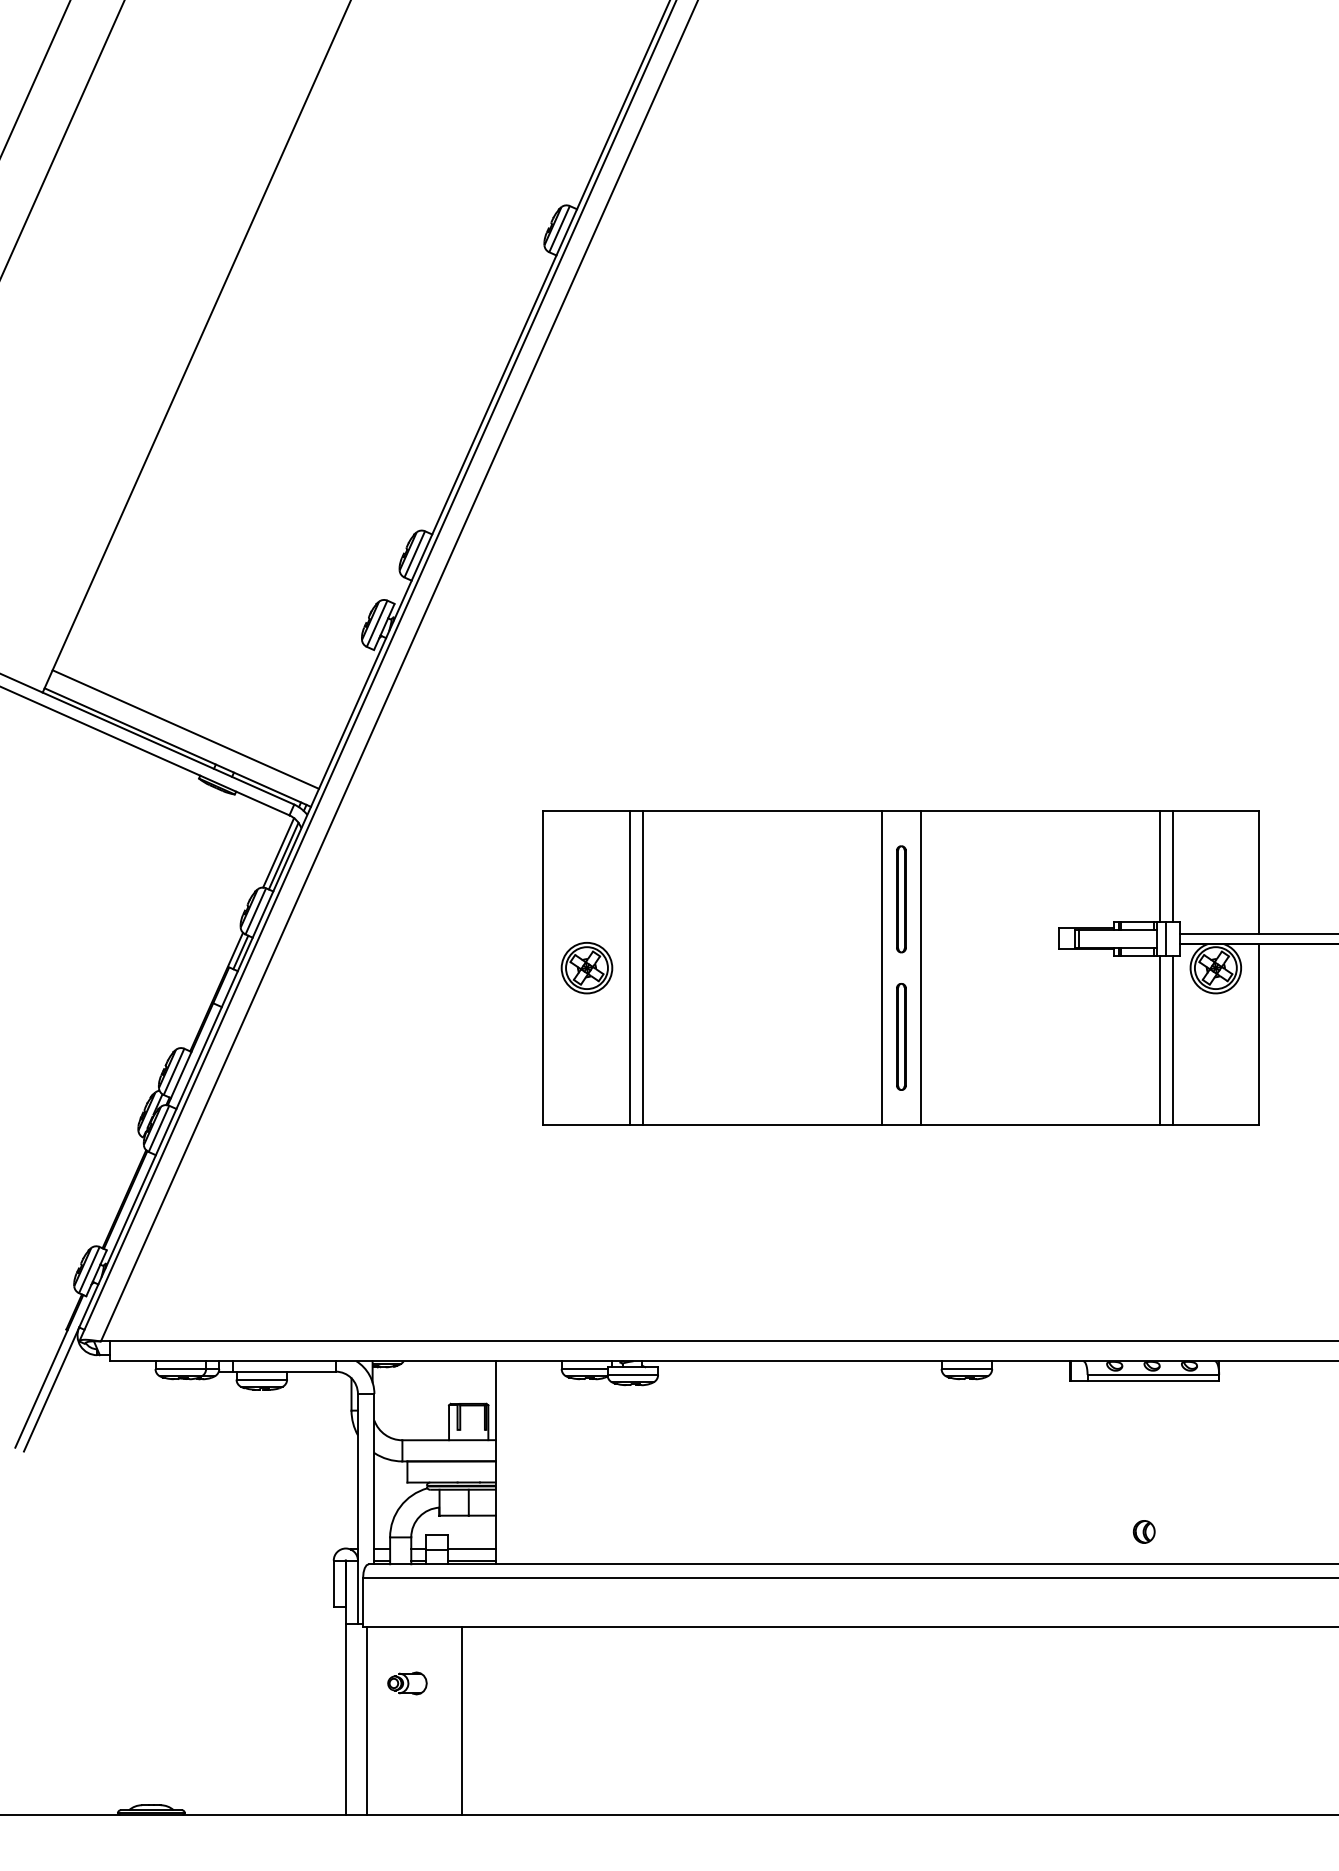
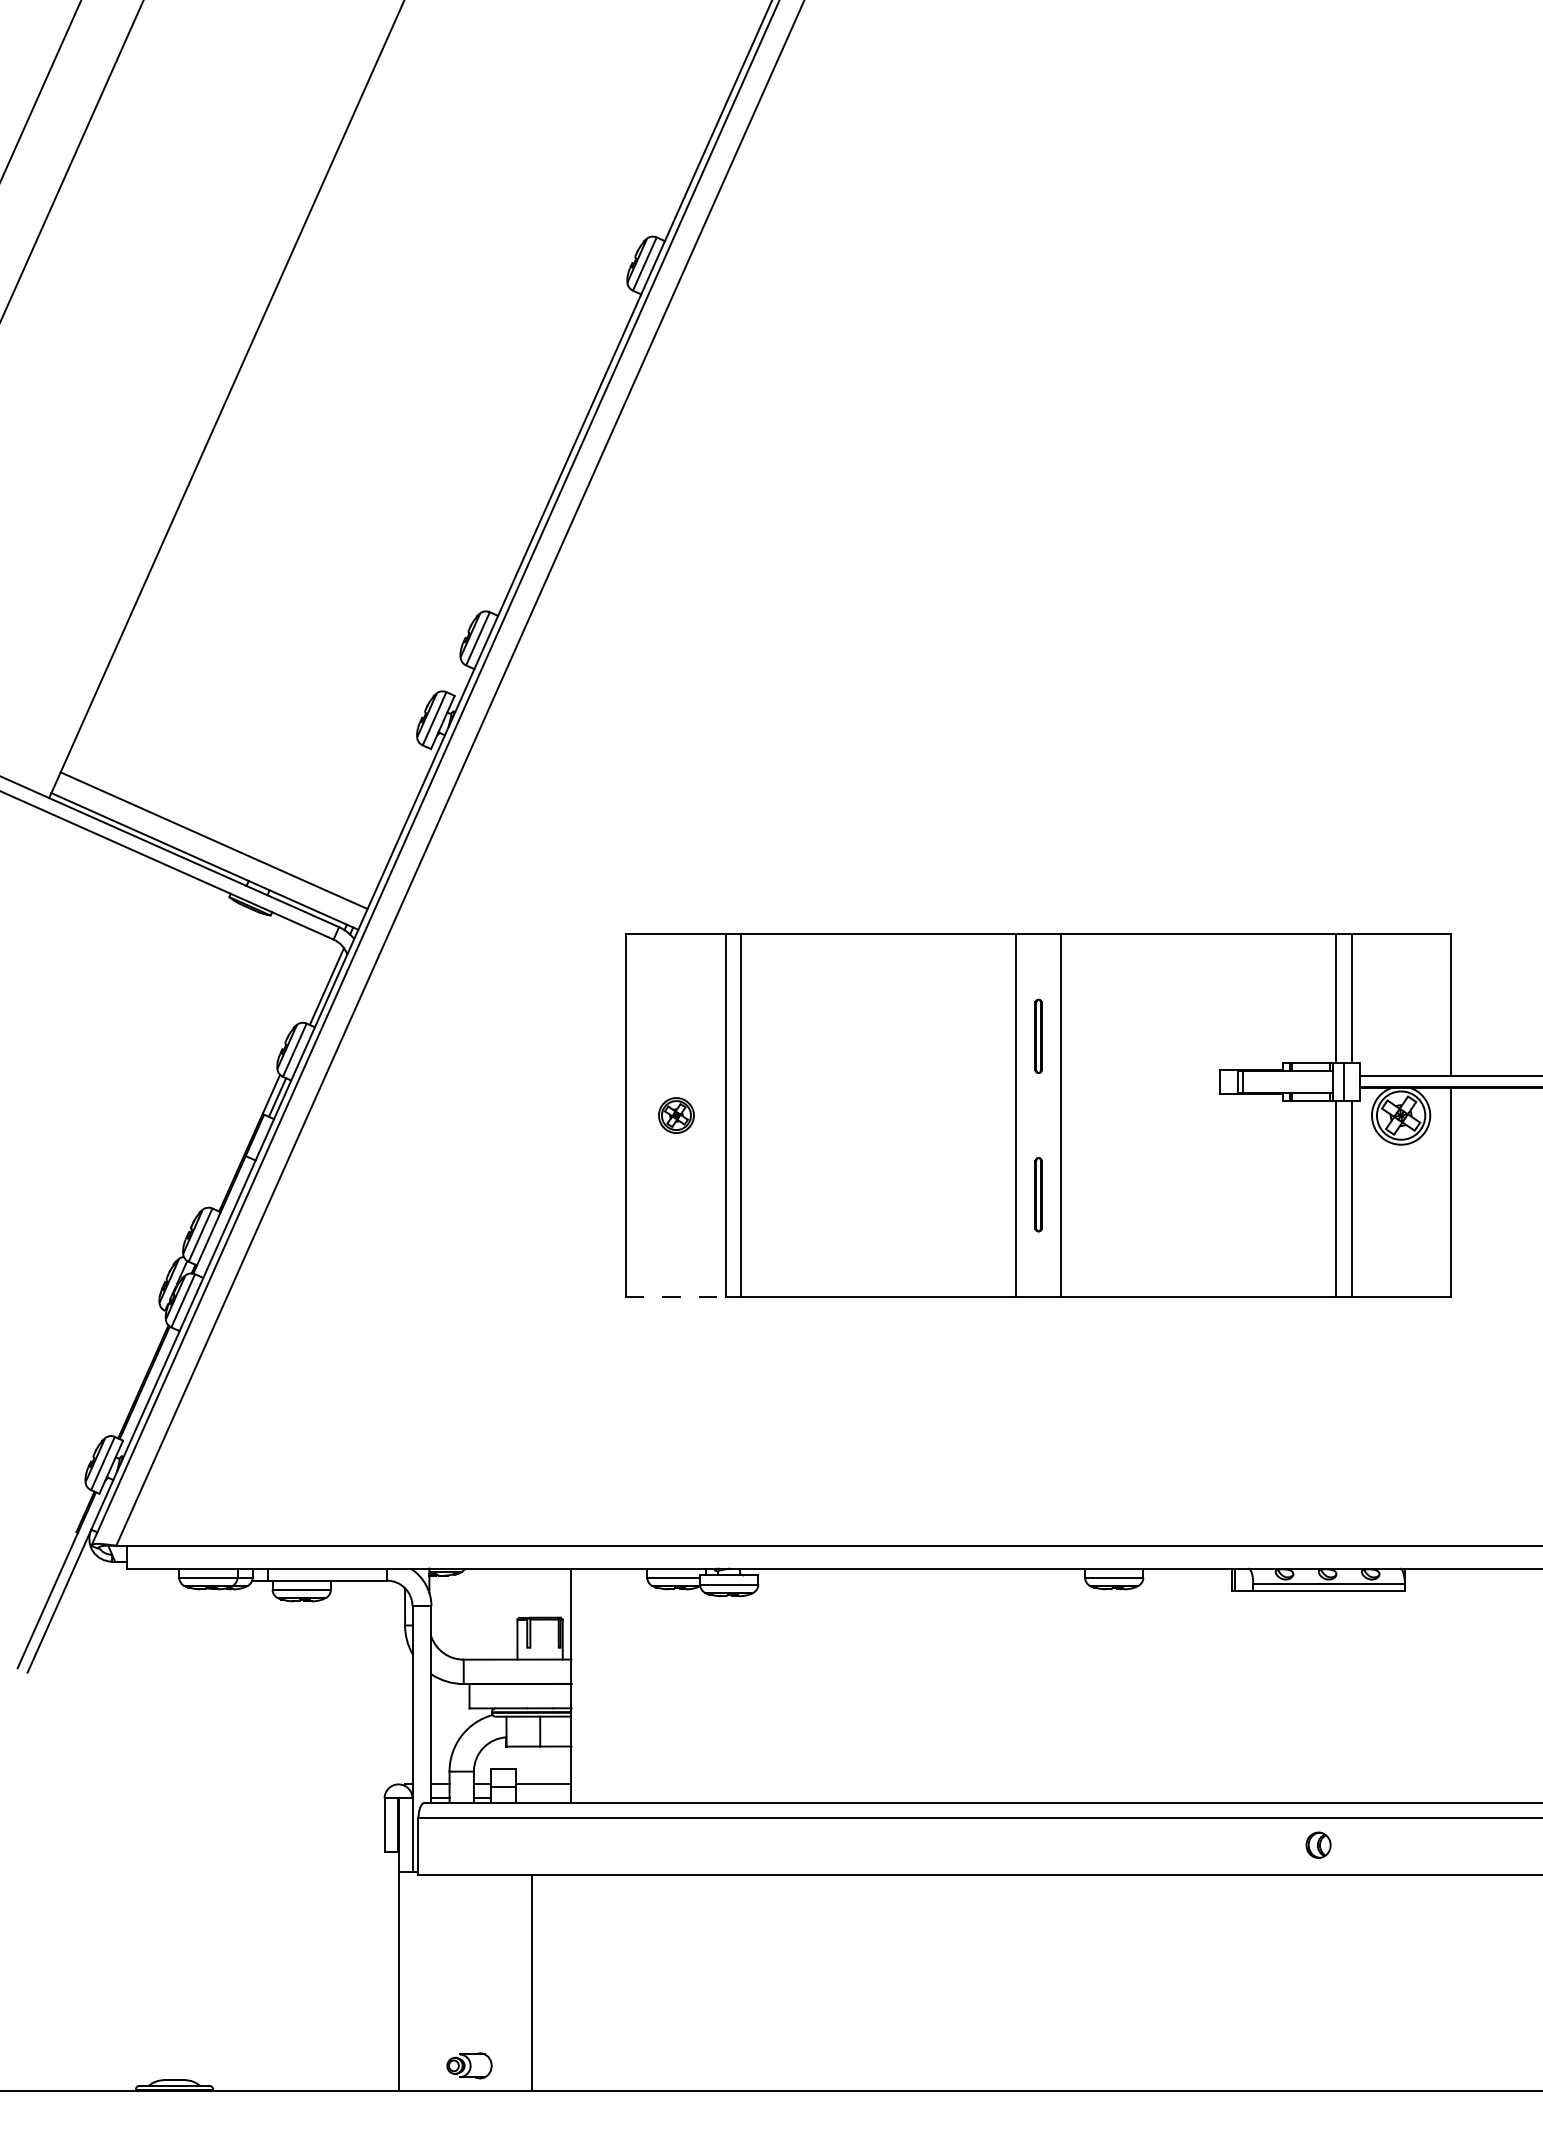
line: (278, 852) -> (320, 982), removed
part: (901, 899) -> (1038, 1036), size x0.6
part: (587, 968) -> (676, 1115), size x0.6
part: (901, 1036) -> (1038, 1194), size x0.6
line: (586, 1125) -> (675, 1296), solid -> dashed
part: (1144, 1531) -> (1318, 1844), moved
line: (471, 1560) -> (543, 1798), removed
part: (407, 1683) -> (469, 2065), moved
line: (366, 1721) -> (422, 1983), removed

